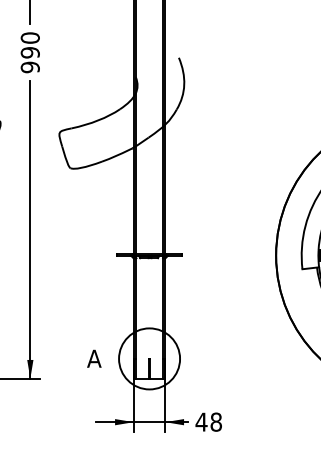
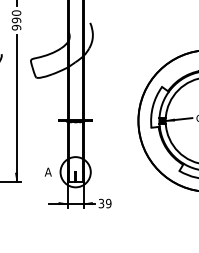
text: (207, 421) -> (104, 203), 48 -> 39

